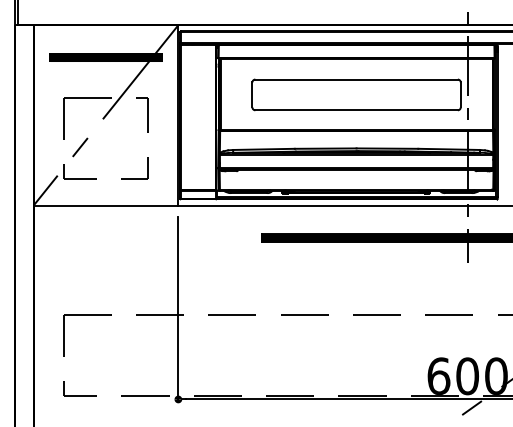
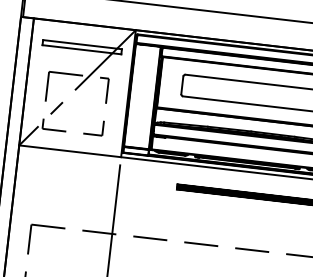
hatch: (105, 57) -> (81, 46), removed

